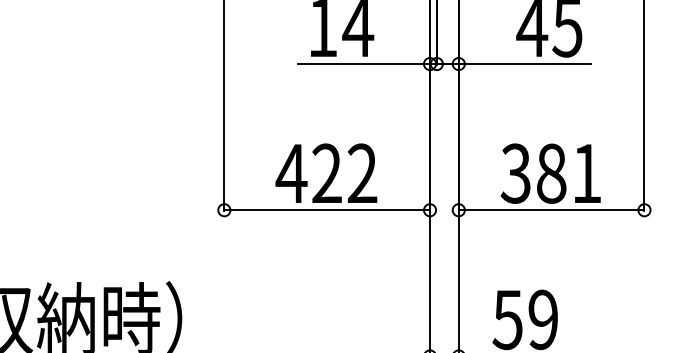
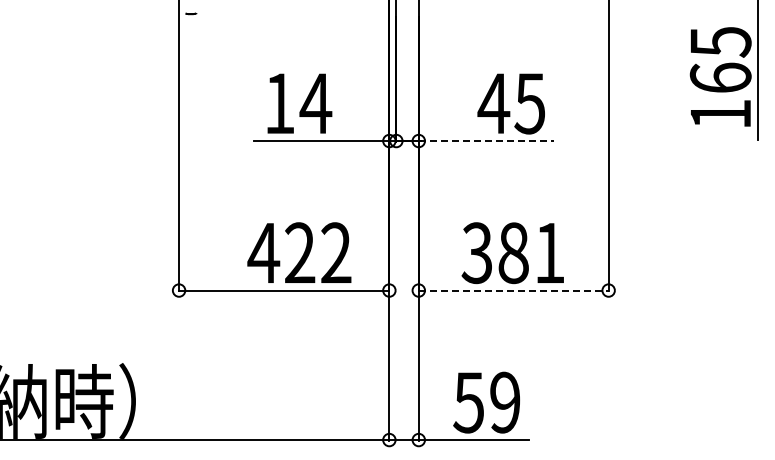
line: (525, 64) -> (486, 141), solid -> dashed
text: (326, 173) -> (299, 252), moved
line: (551, 210) -> (513, 290), solid -> dashed

